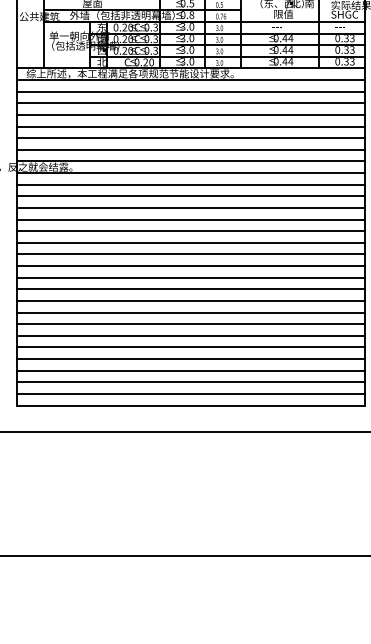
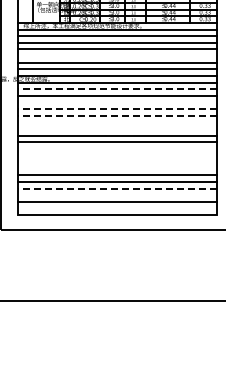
line: (189, 127) -> (116, 56), removed
line: (189, 185) -> (116, 89), solid -> dashed
line: (189, 207) -> (116, 102), removed
line: (189, 220) -> (116, 109), solid -> dashed
line: (189, 230) -> (116, 115), solid -> dashed
line: (189, 243) -> (116, 122), removed
line: (189, 255) -> (116, 129), removed
line: (189, 288) -> (116, 148), removed
line: (189, 300) -> (116, 155), removed
line: (189, 313) -> (116, 162), removed
line: (189, 323) -> (116, 168), removed
line: (189, 358) -> (116, 188), solid -> dashed
line: (189, 371) -> (116, 195), removed
line: (189, 393) -> (116, 208), removed

